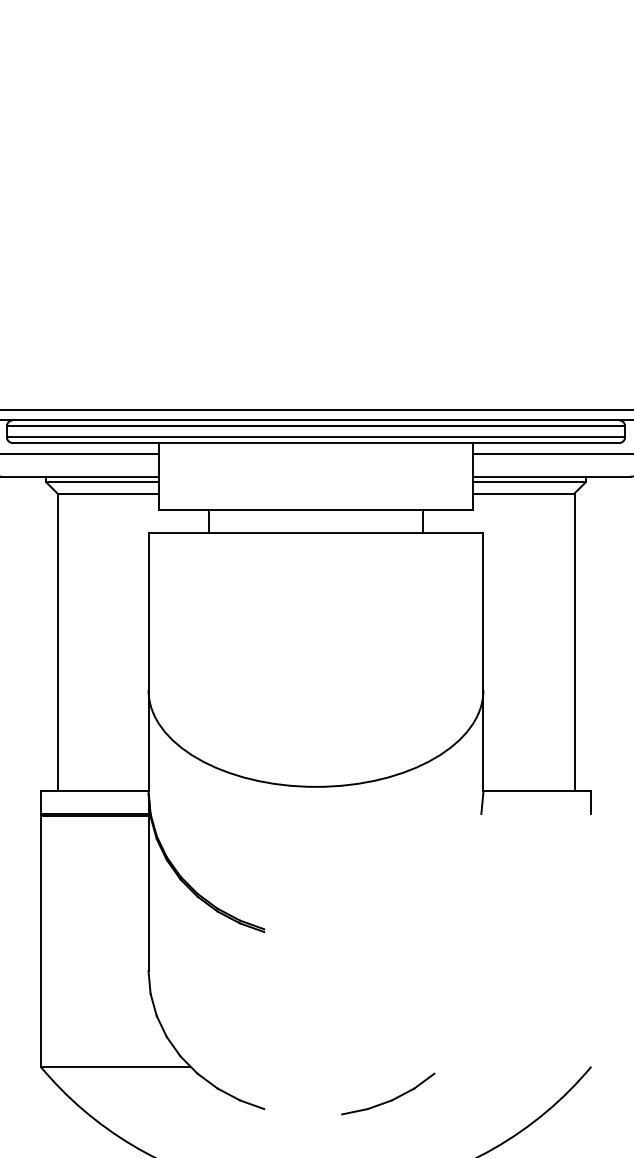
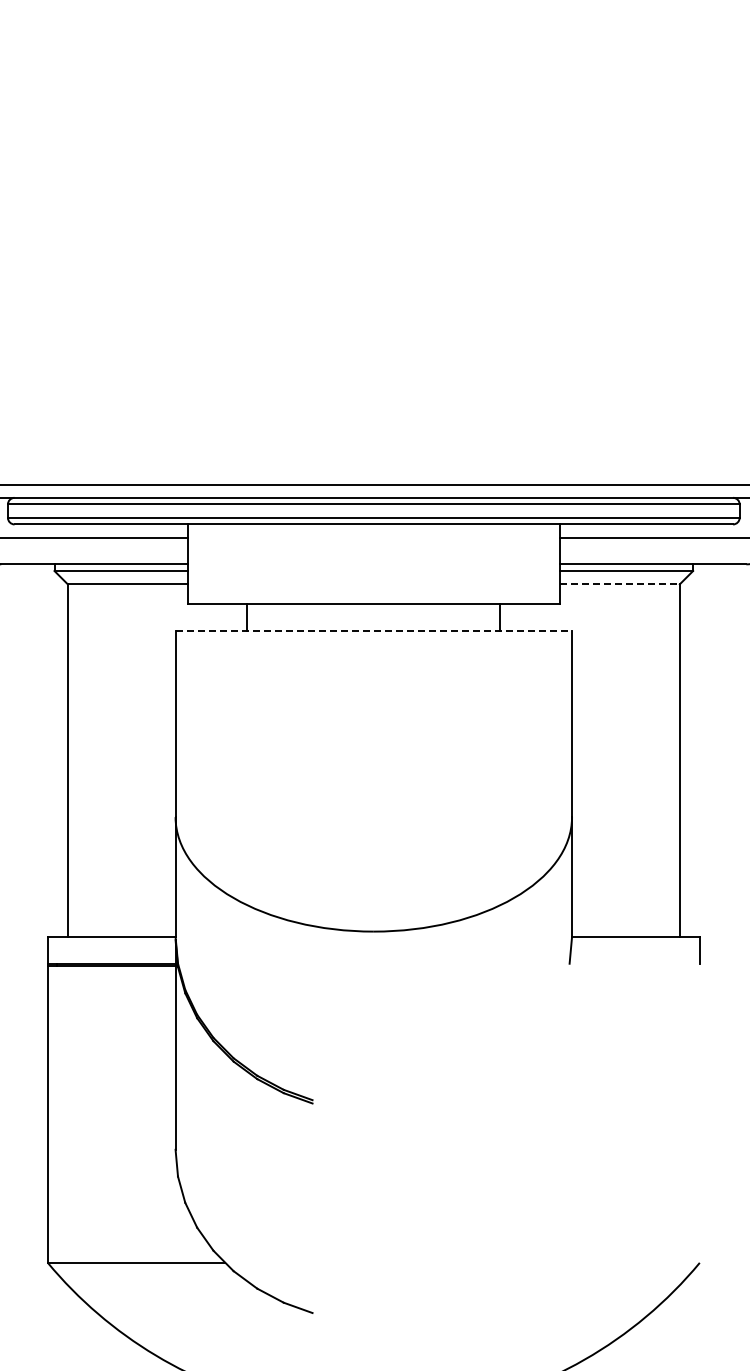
line: (523, 493) -> (619, 584), solid -> dashed
line: (316, 532) -> (374, 630), solid -> dashed
part: (391, 1099) -> (463, 1301), removed

